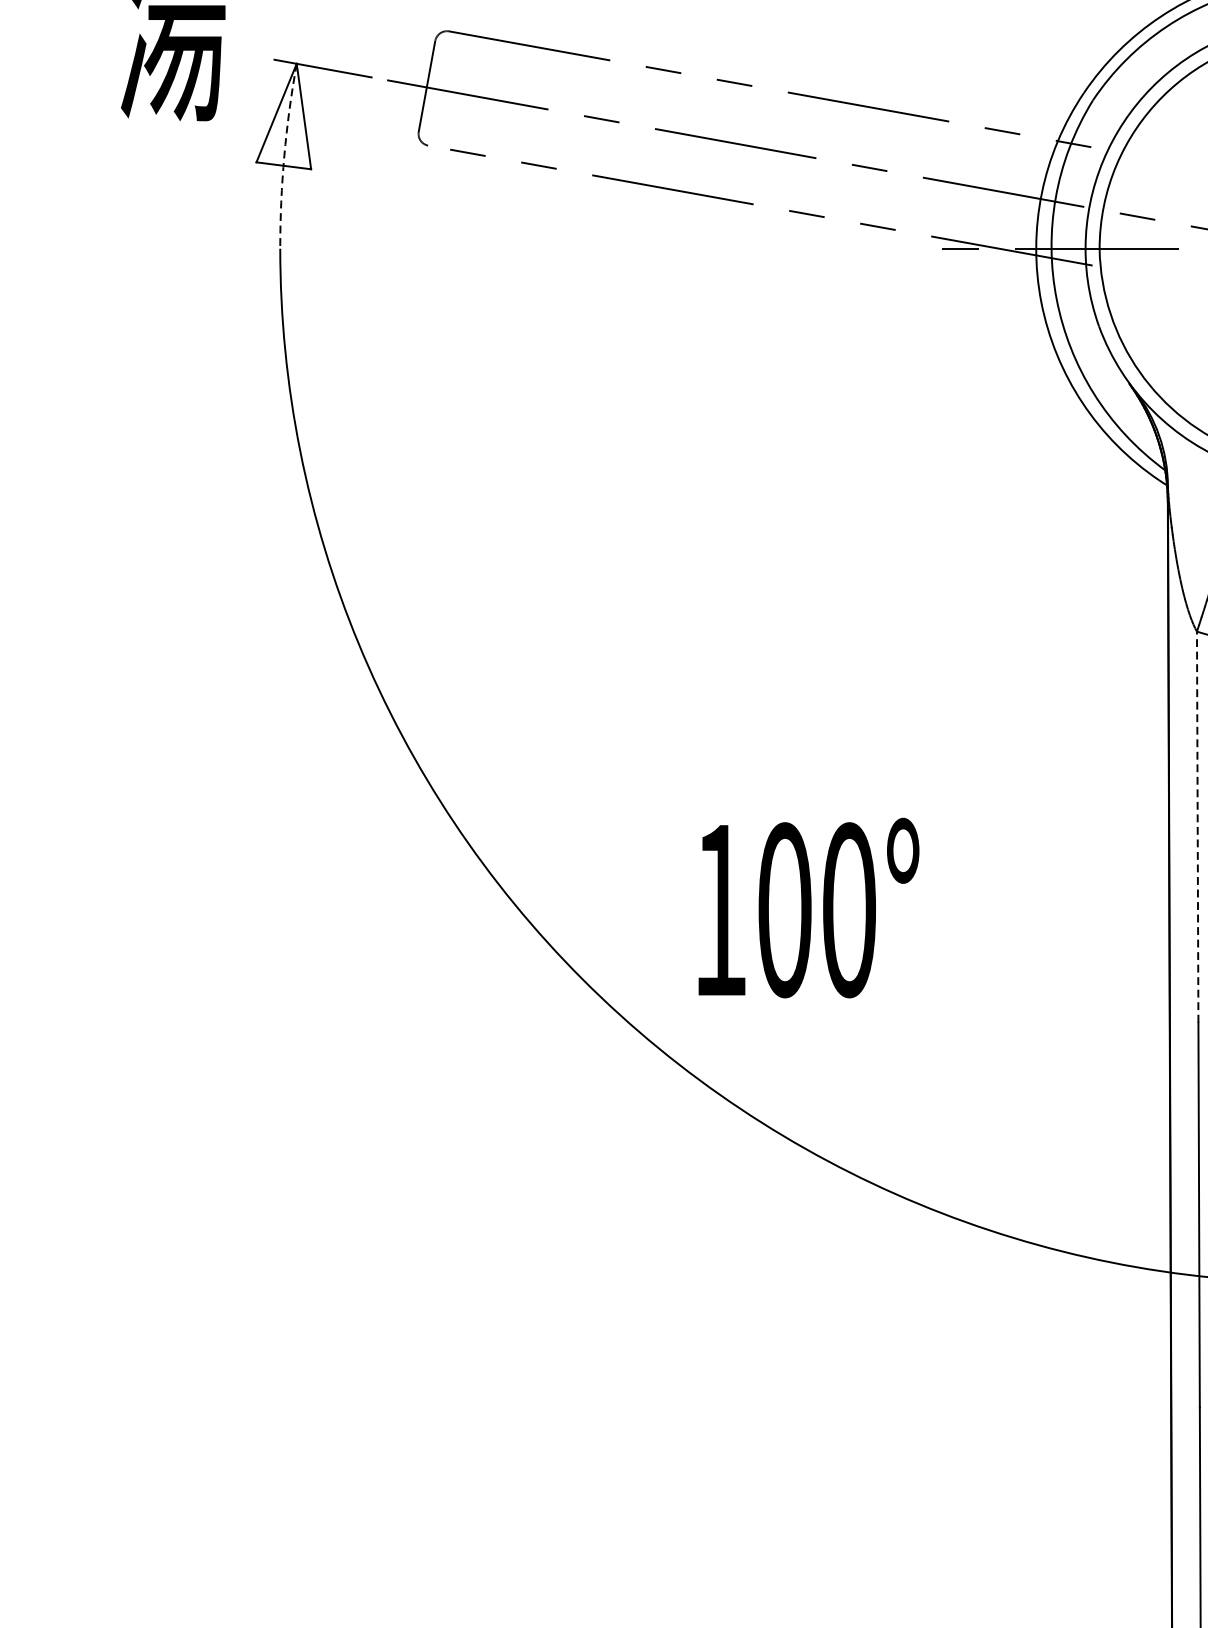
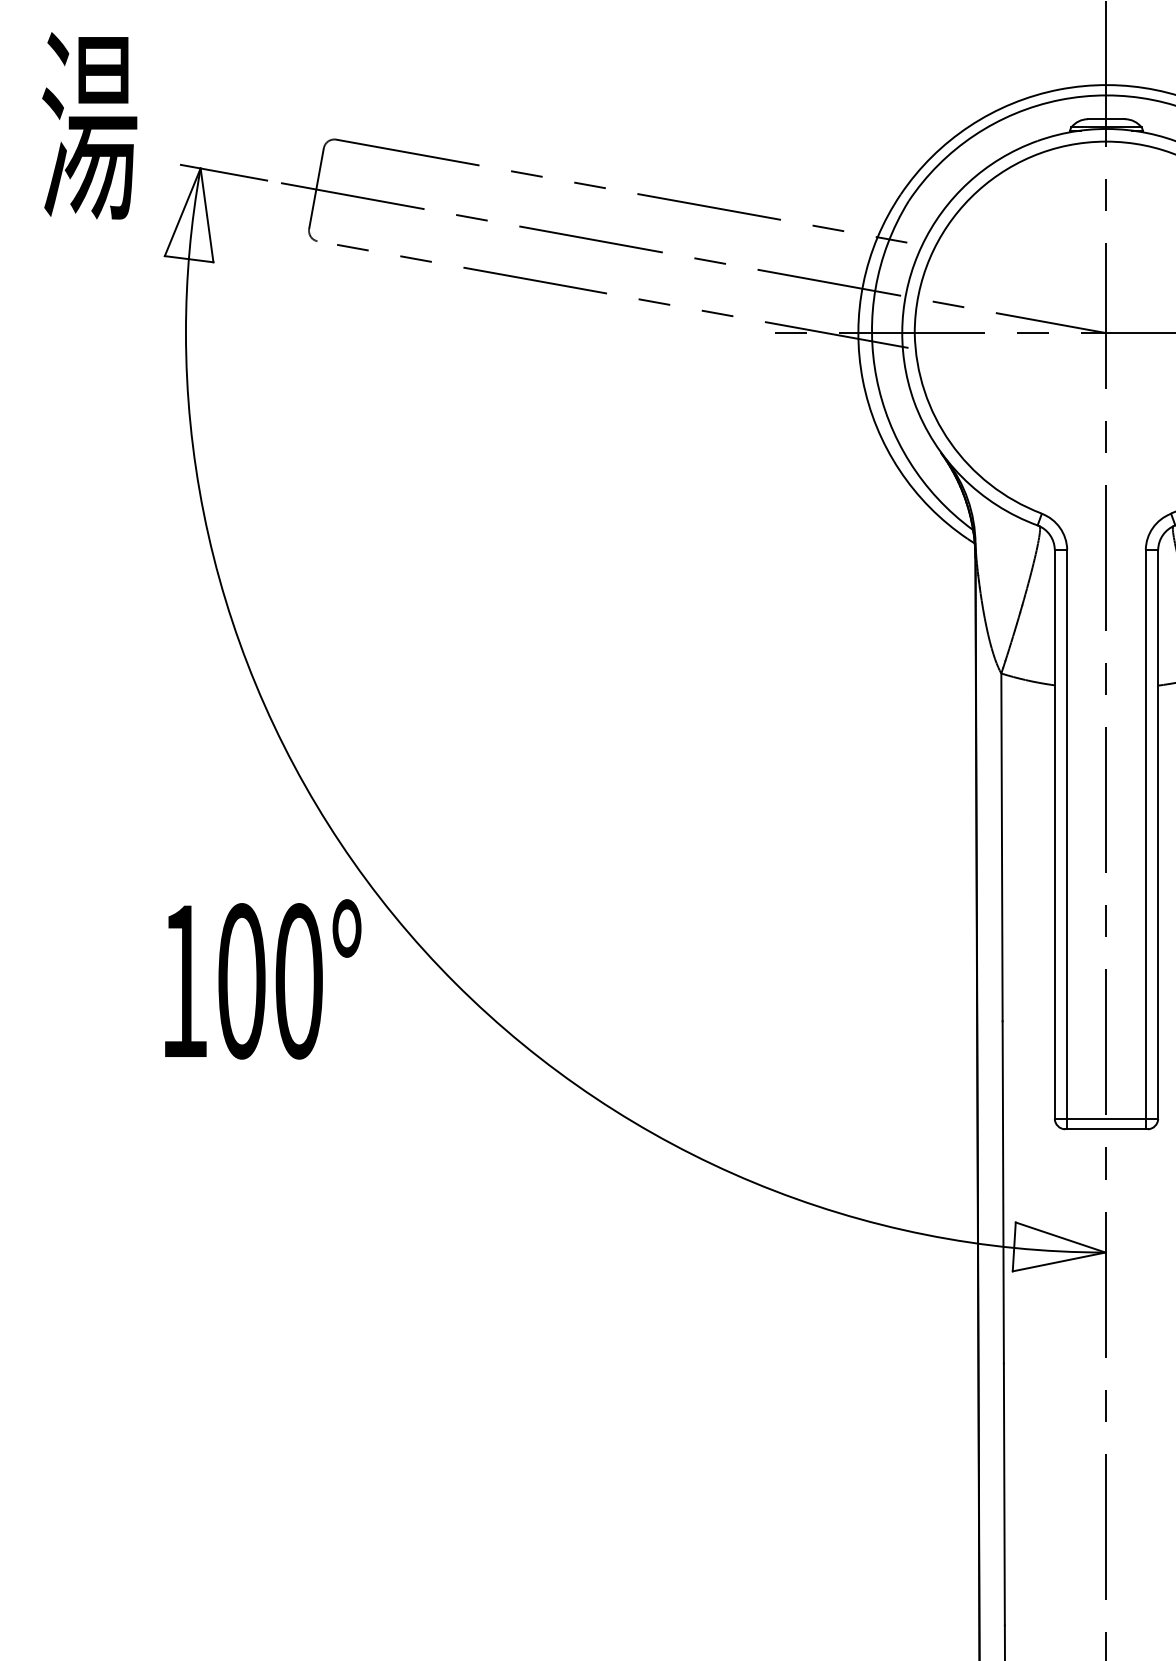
arc: (284, 156) -> (189, 250), dashed -> solid
line: (1197, 827) -> (1001, 847), dashed -> solid
text: (809, 908) -> (263, 979), moved

